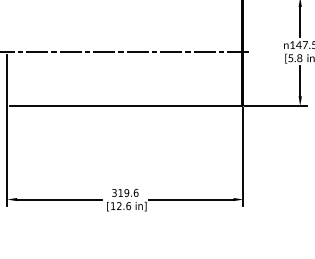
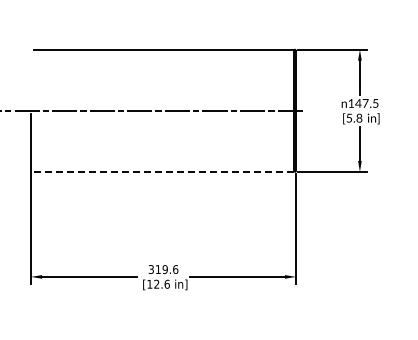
line: (125, 106) -> (163, 172), solid -> dashed

